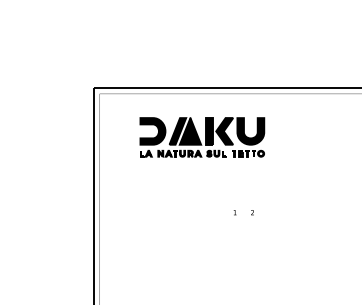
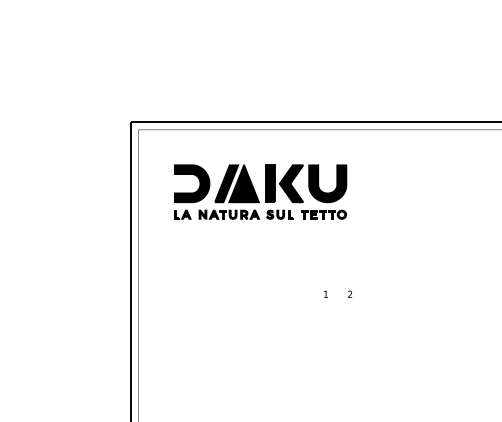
part: (202, 136) -> (260, 191), moved

